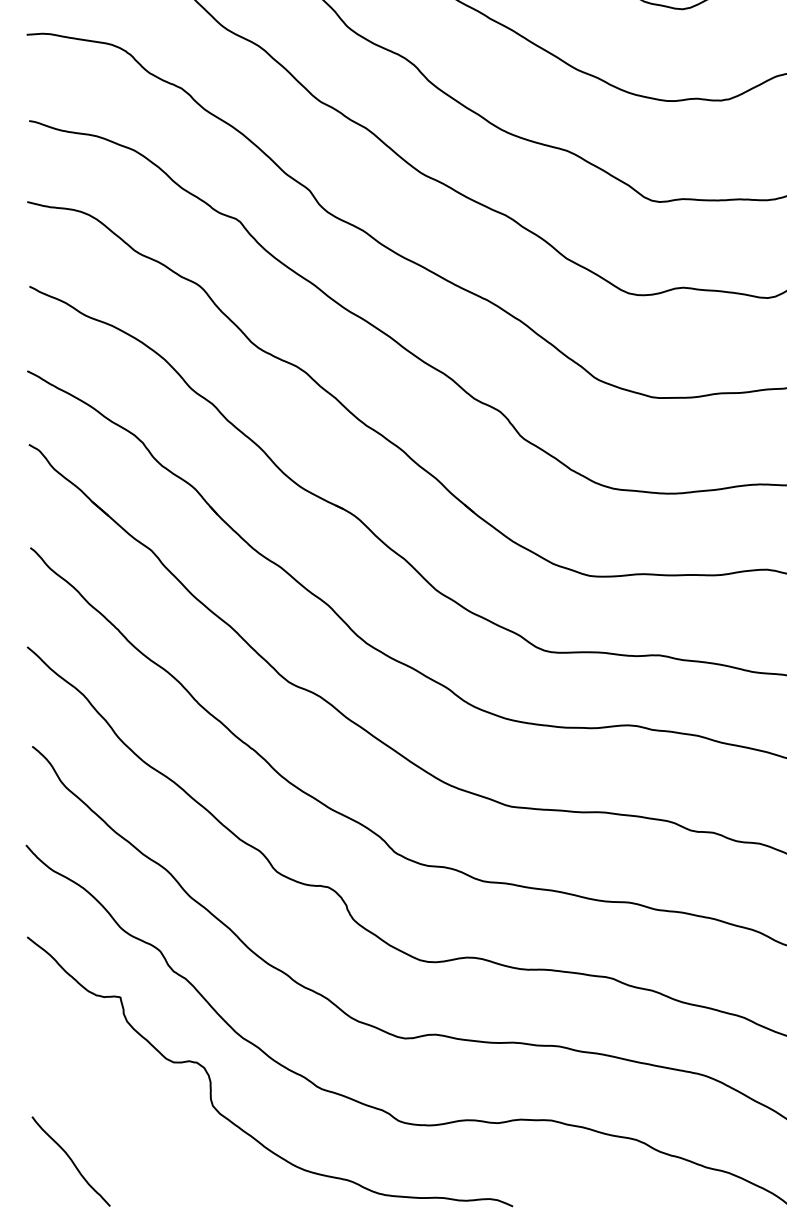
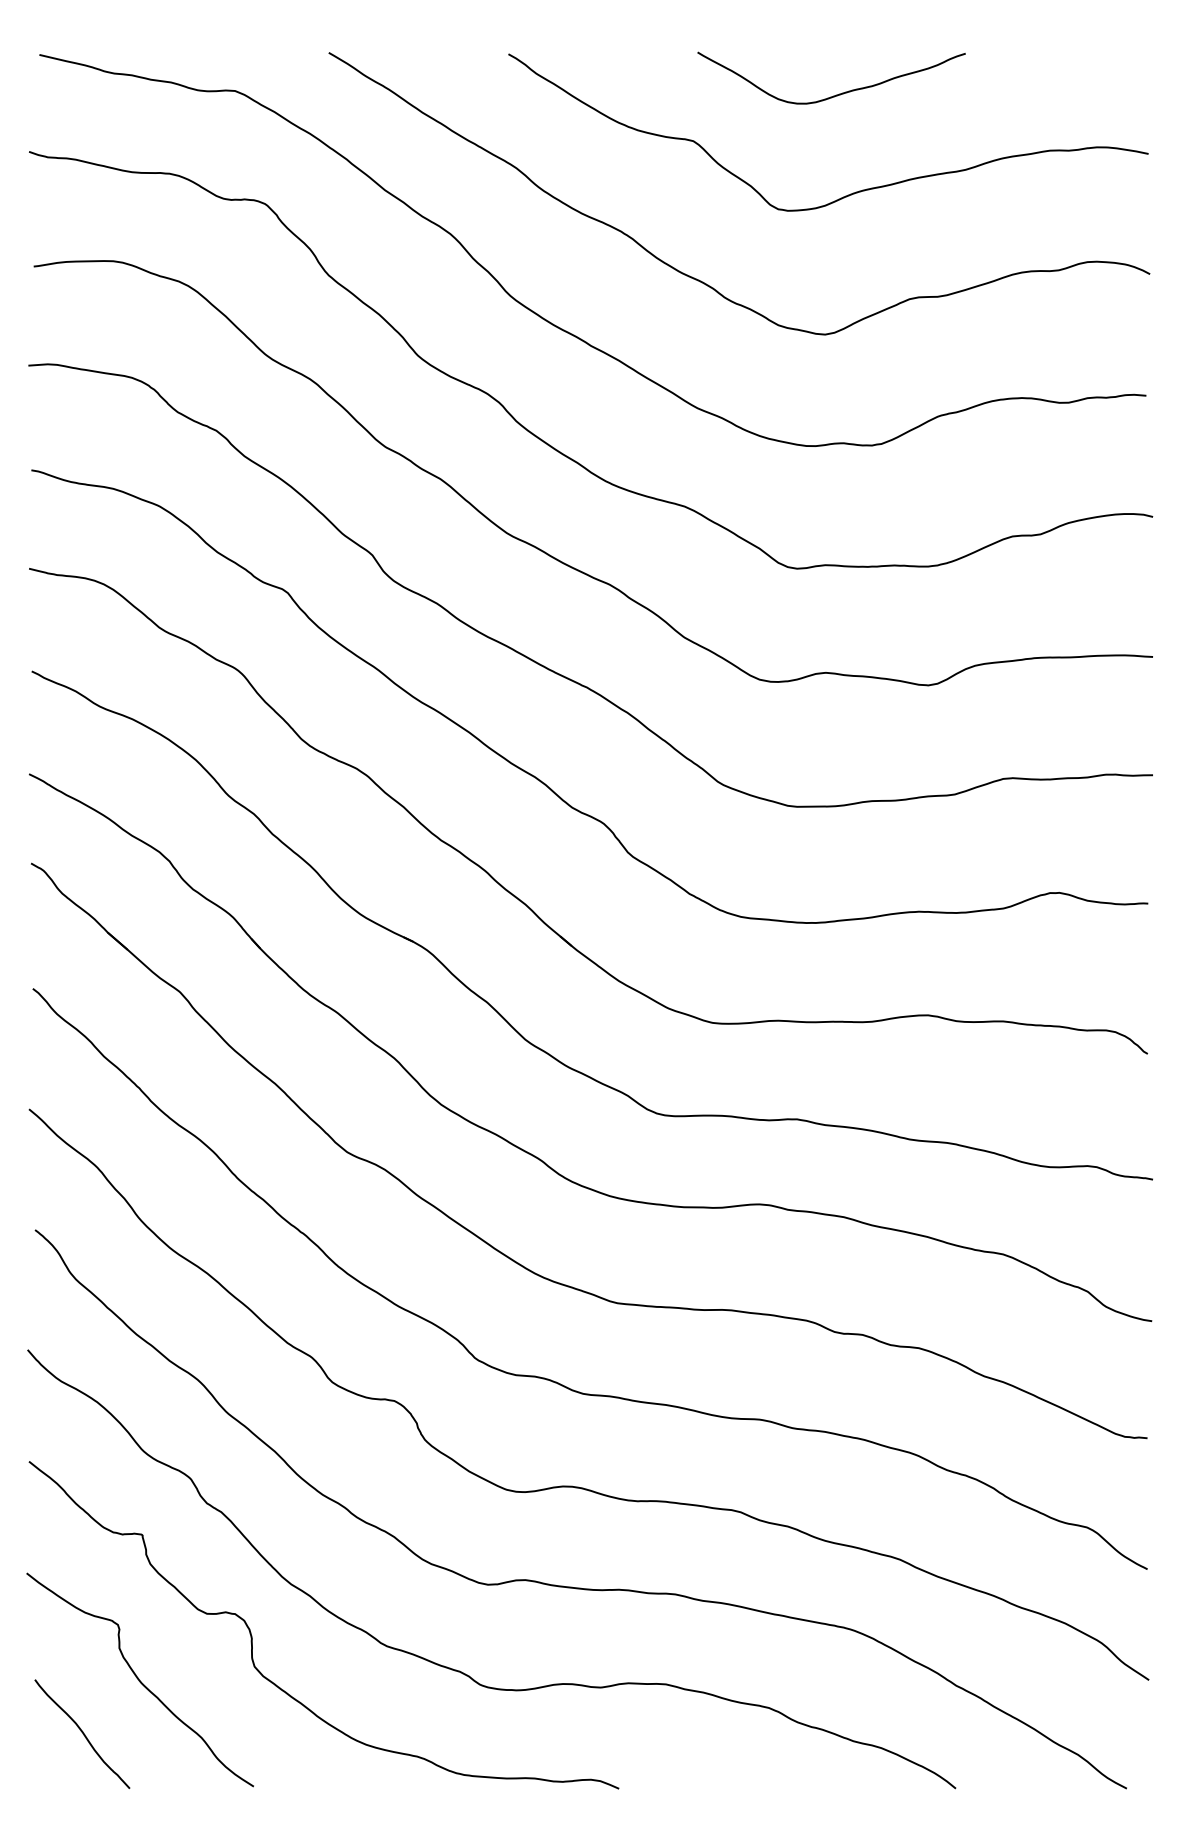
curve: (118, 1116) -> (139, 1679), added

